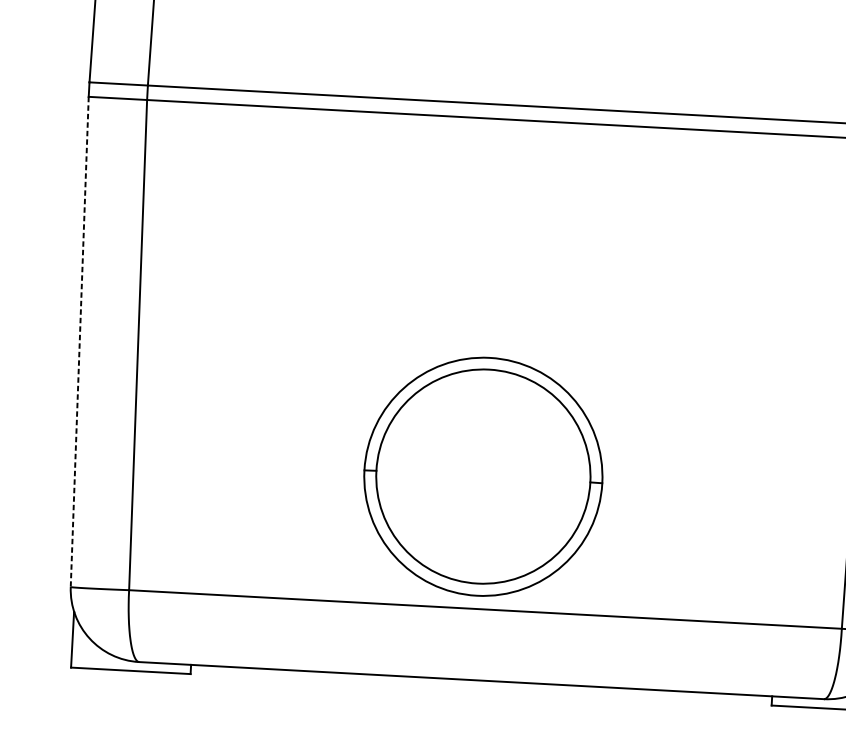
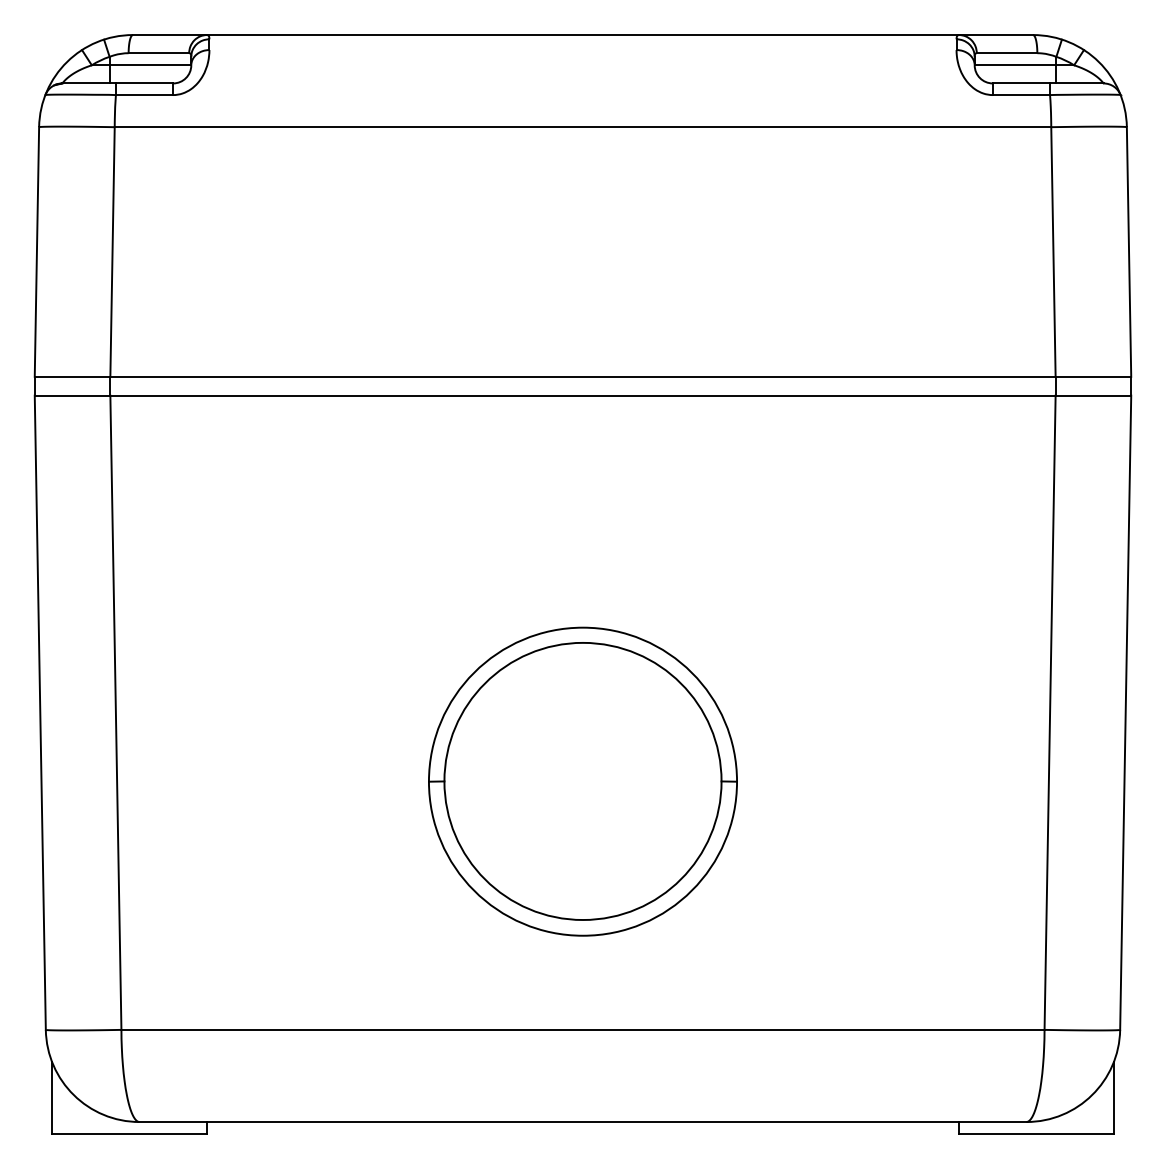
line: (79, 342) -> (40, 713), dashed -> solid
part: (483, 476) -> (582, 781), moved

